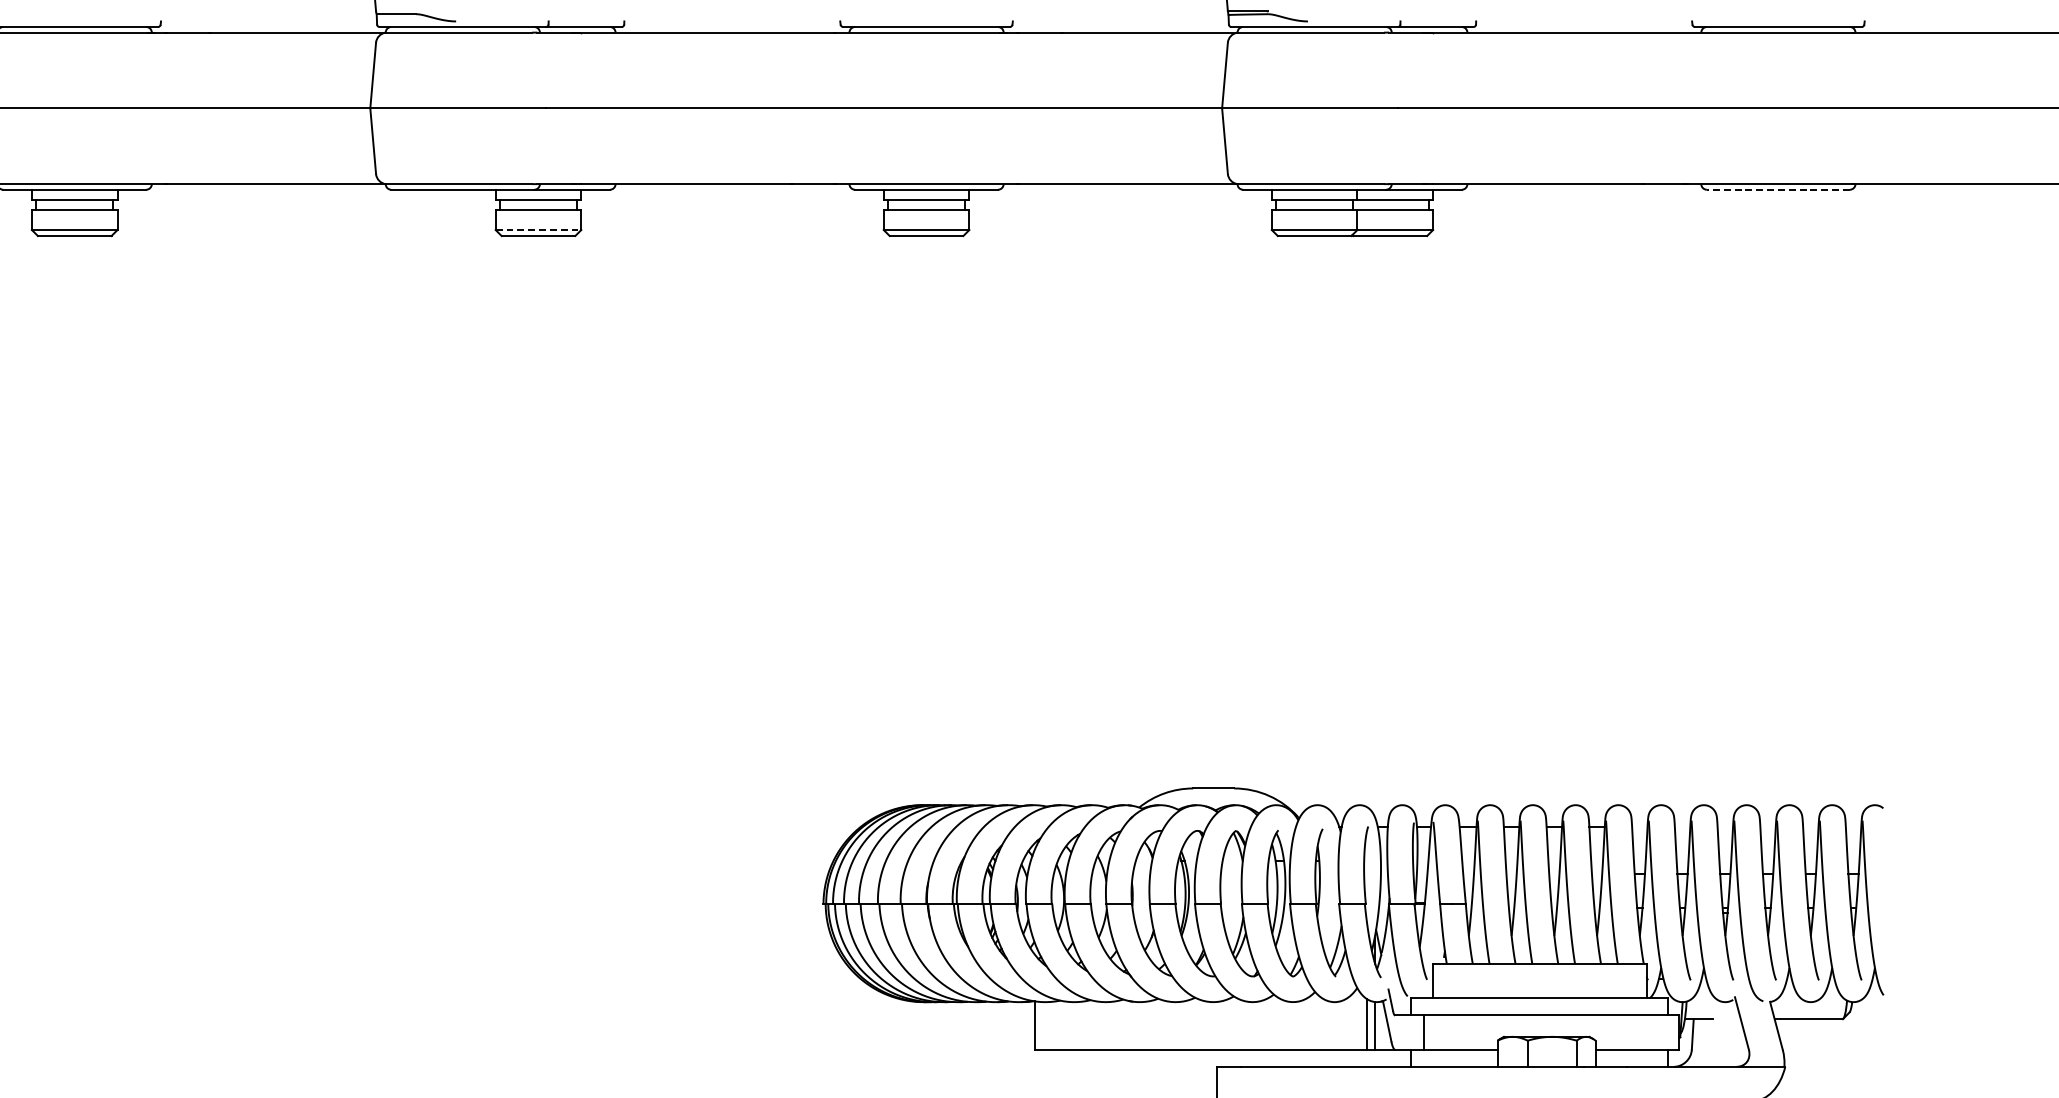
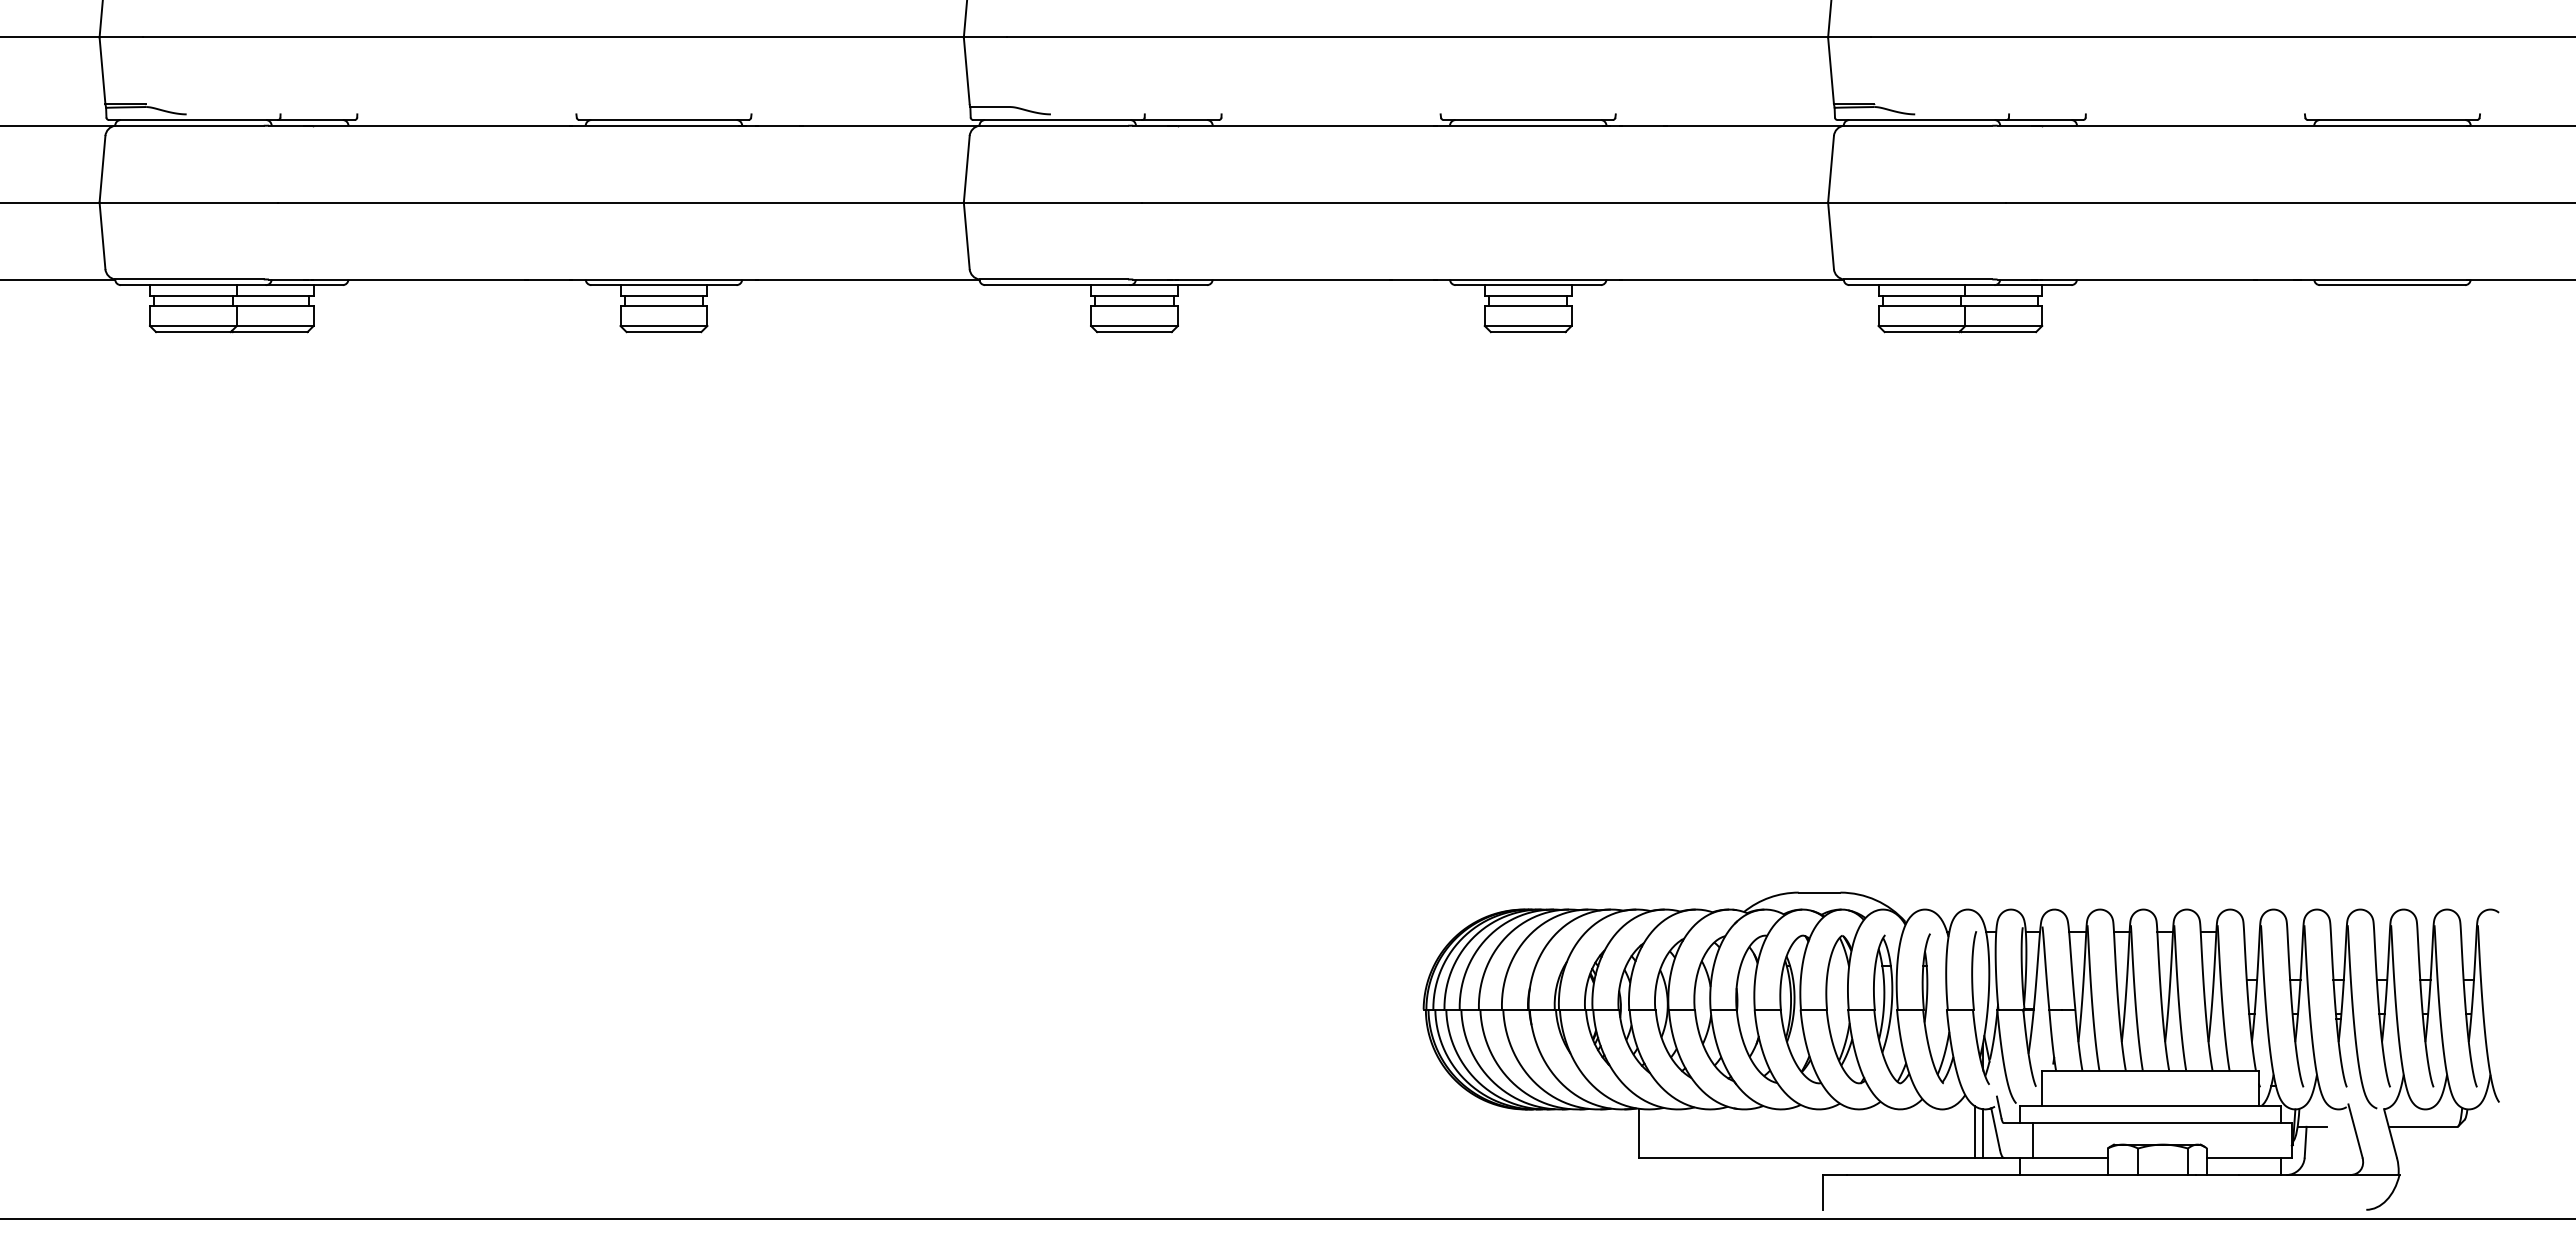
line: (1778, 190) -> (2392, 285), dashed -> solid
line: (538, 230) -> (1134, 326), dashed -> solid

